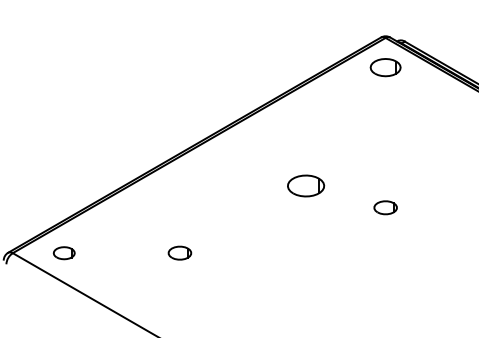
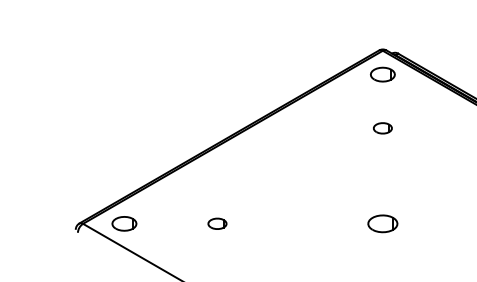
part: (305, 185) -> (382, 223), moved
part: (385, 207) -> (382, 128), moved
part: (64, 252) -> (124, 223), size x1.43

